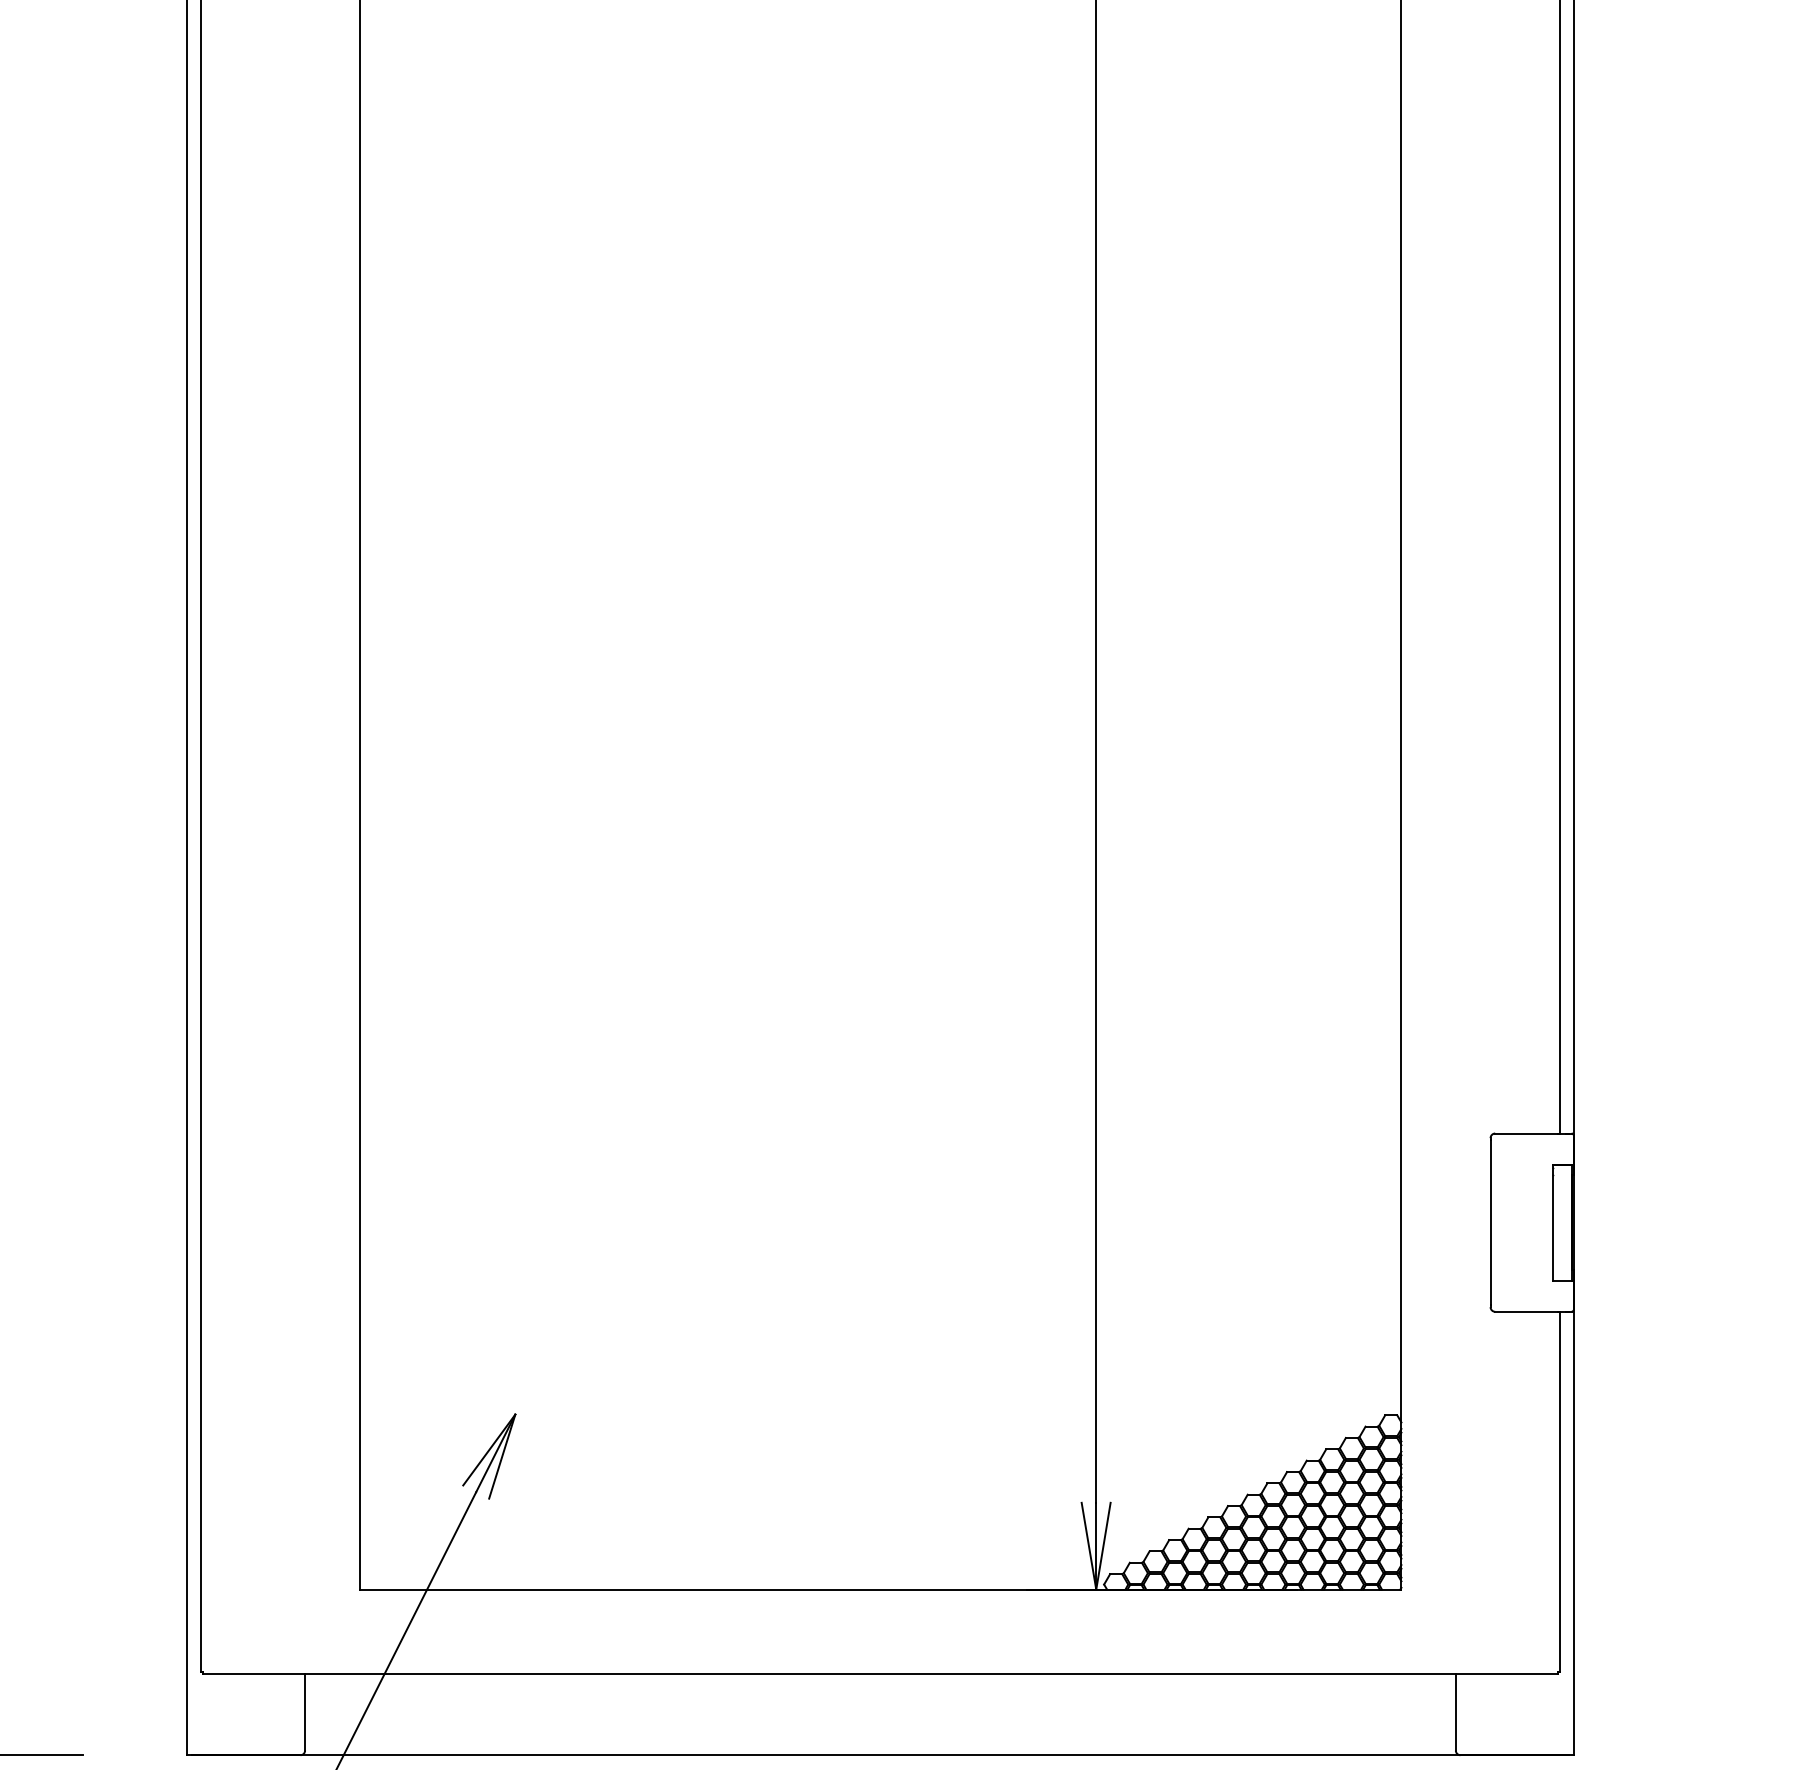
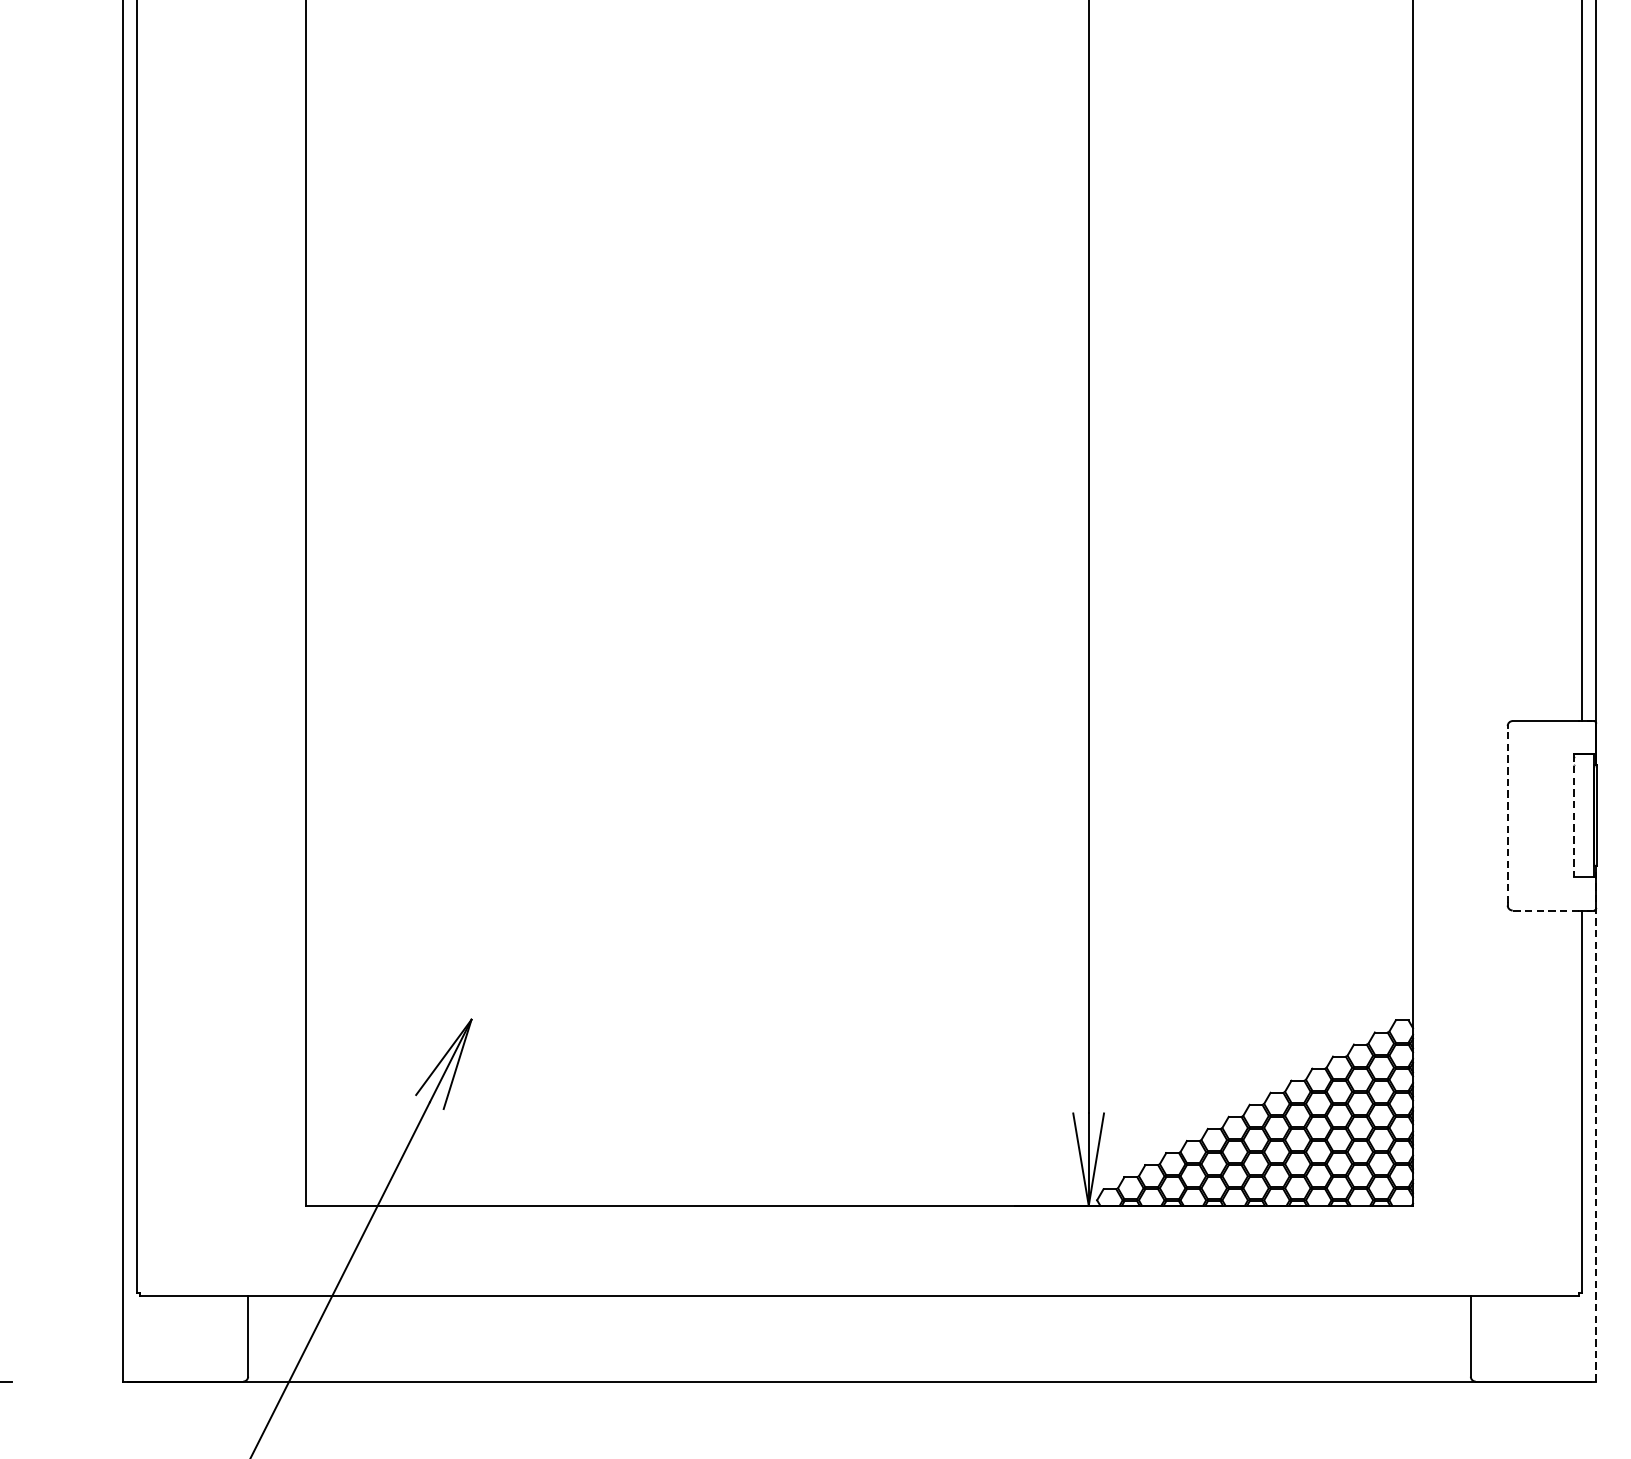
line: (1490, 1222) -> (1507, 815), solid -> dashed
line: (1553, 1222) -> (1574, 815), solid -> dashed
line: (1525, 1311) -> (1544, 910), solid -> dashed
line: (1573, 1512) -> (1595, 1123), solid -> dashed

